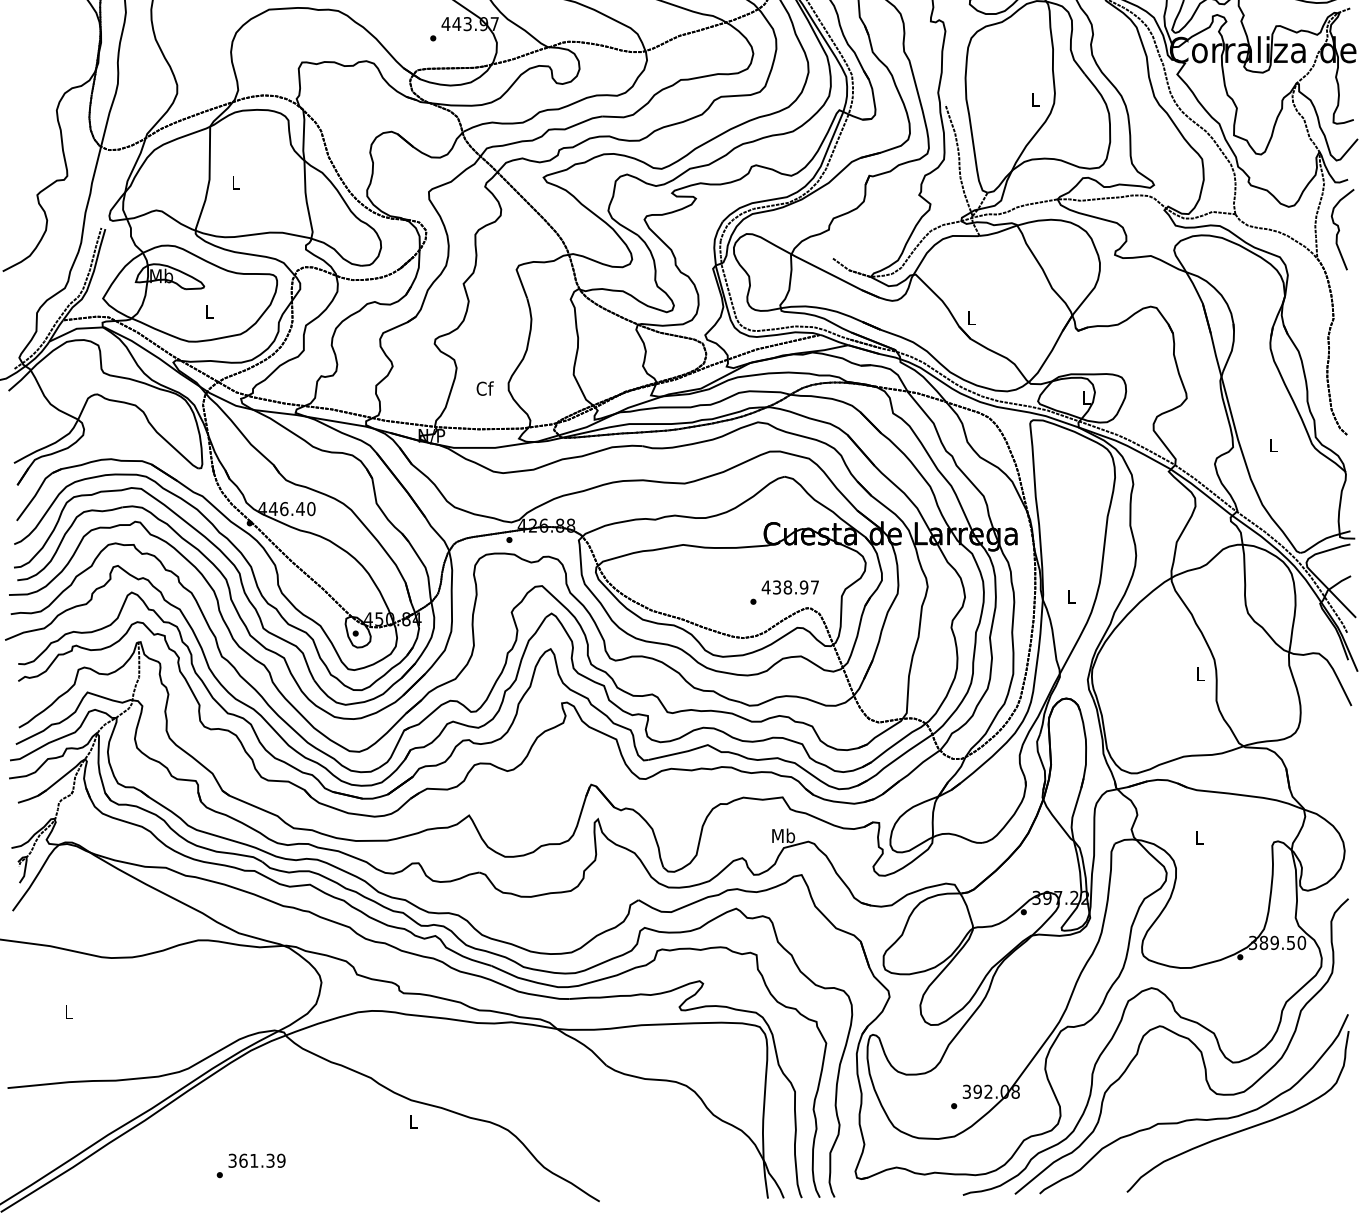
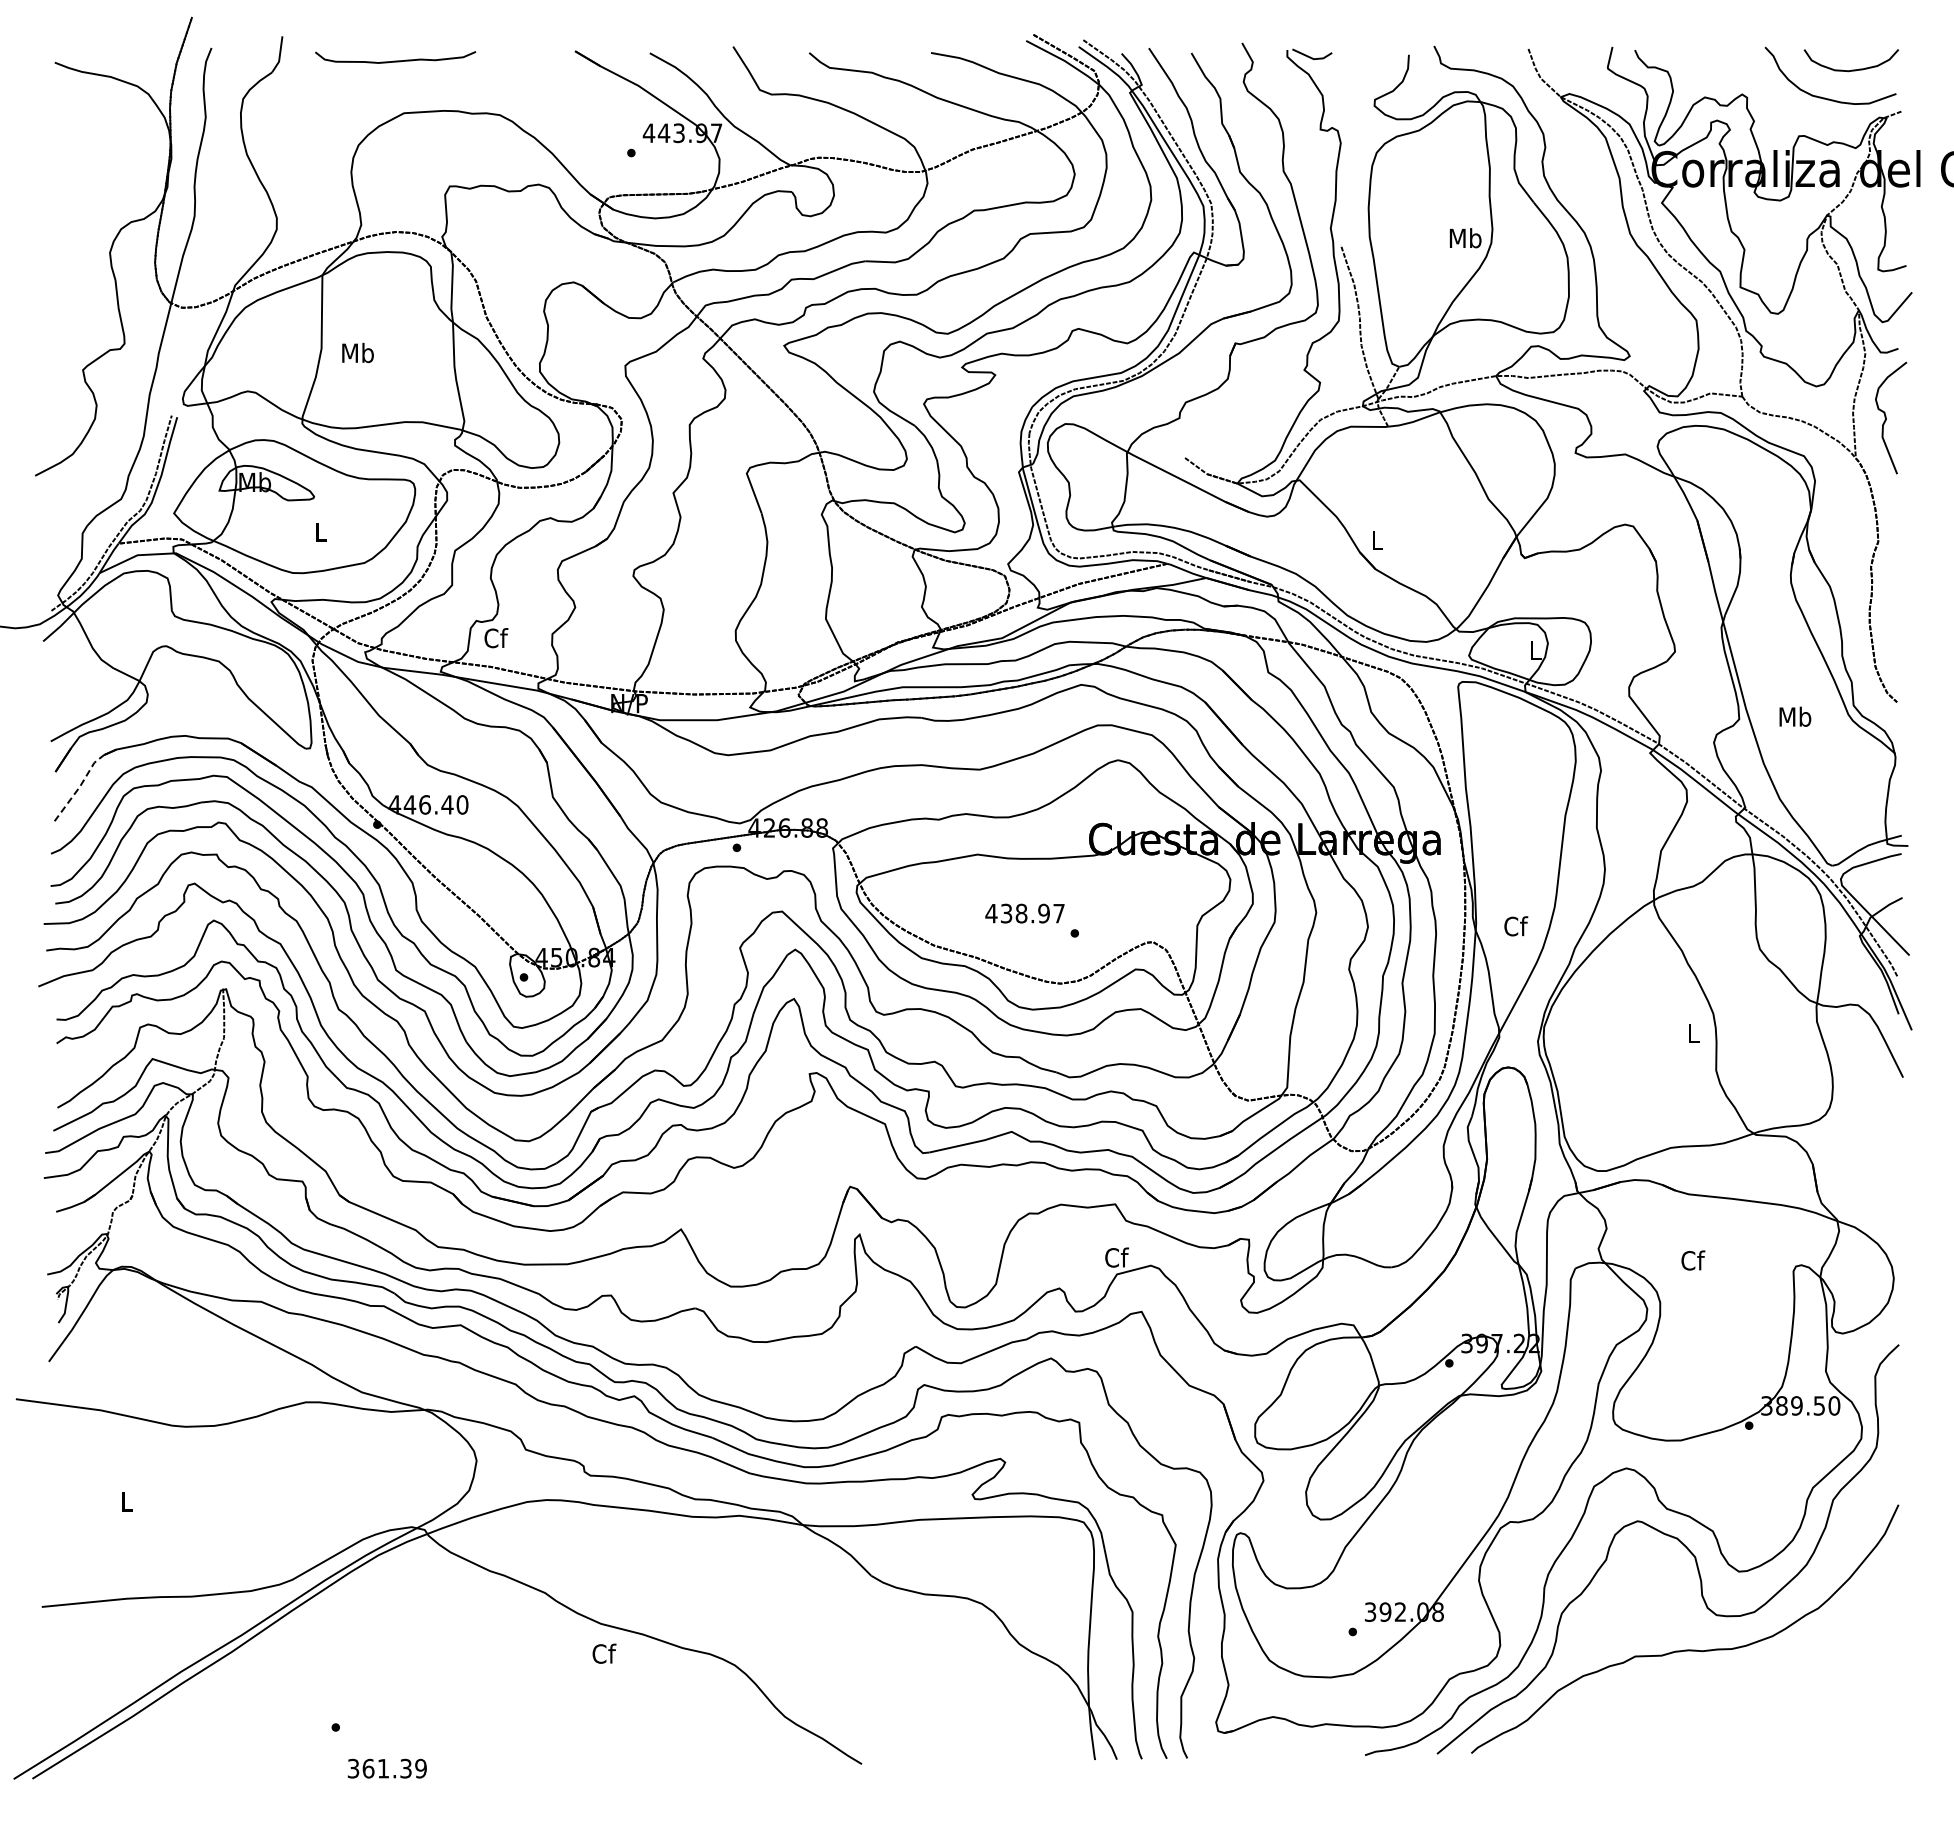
text: (1035, 100) -> (1465, 238), L -> Mb
text: (235, 182) -> (357, 352), L -> Mb
text: (485, 388) -> (496, 638), moved
text: (1273, 445) -> (1795, 716), L -> Mb
line: (35, 495) -> (80, 786), solid -> dashed
text: (790, 587) -> (1024, 913), moved
text: (1072, 596) -> (1516, 926), L -> Cf
text: (783, 835) -> (1116, 1257), Mb -> Cf
text: (1200, 837) -> (1693, 1260), L -> Cf
text: (413, 1121) -> (604, 1653), L -> Cf
curve: (1244, 1128) -> (1754, 1663), removed
text: (256, 1160) -> (386, 1768), moved

